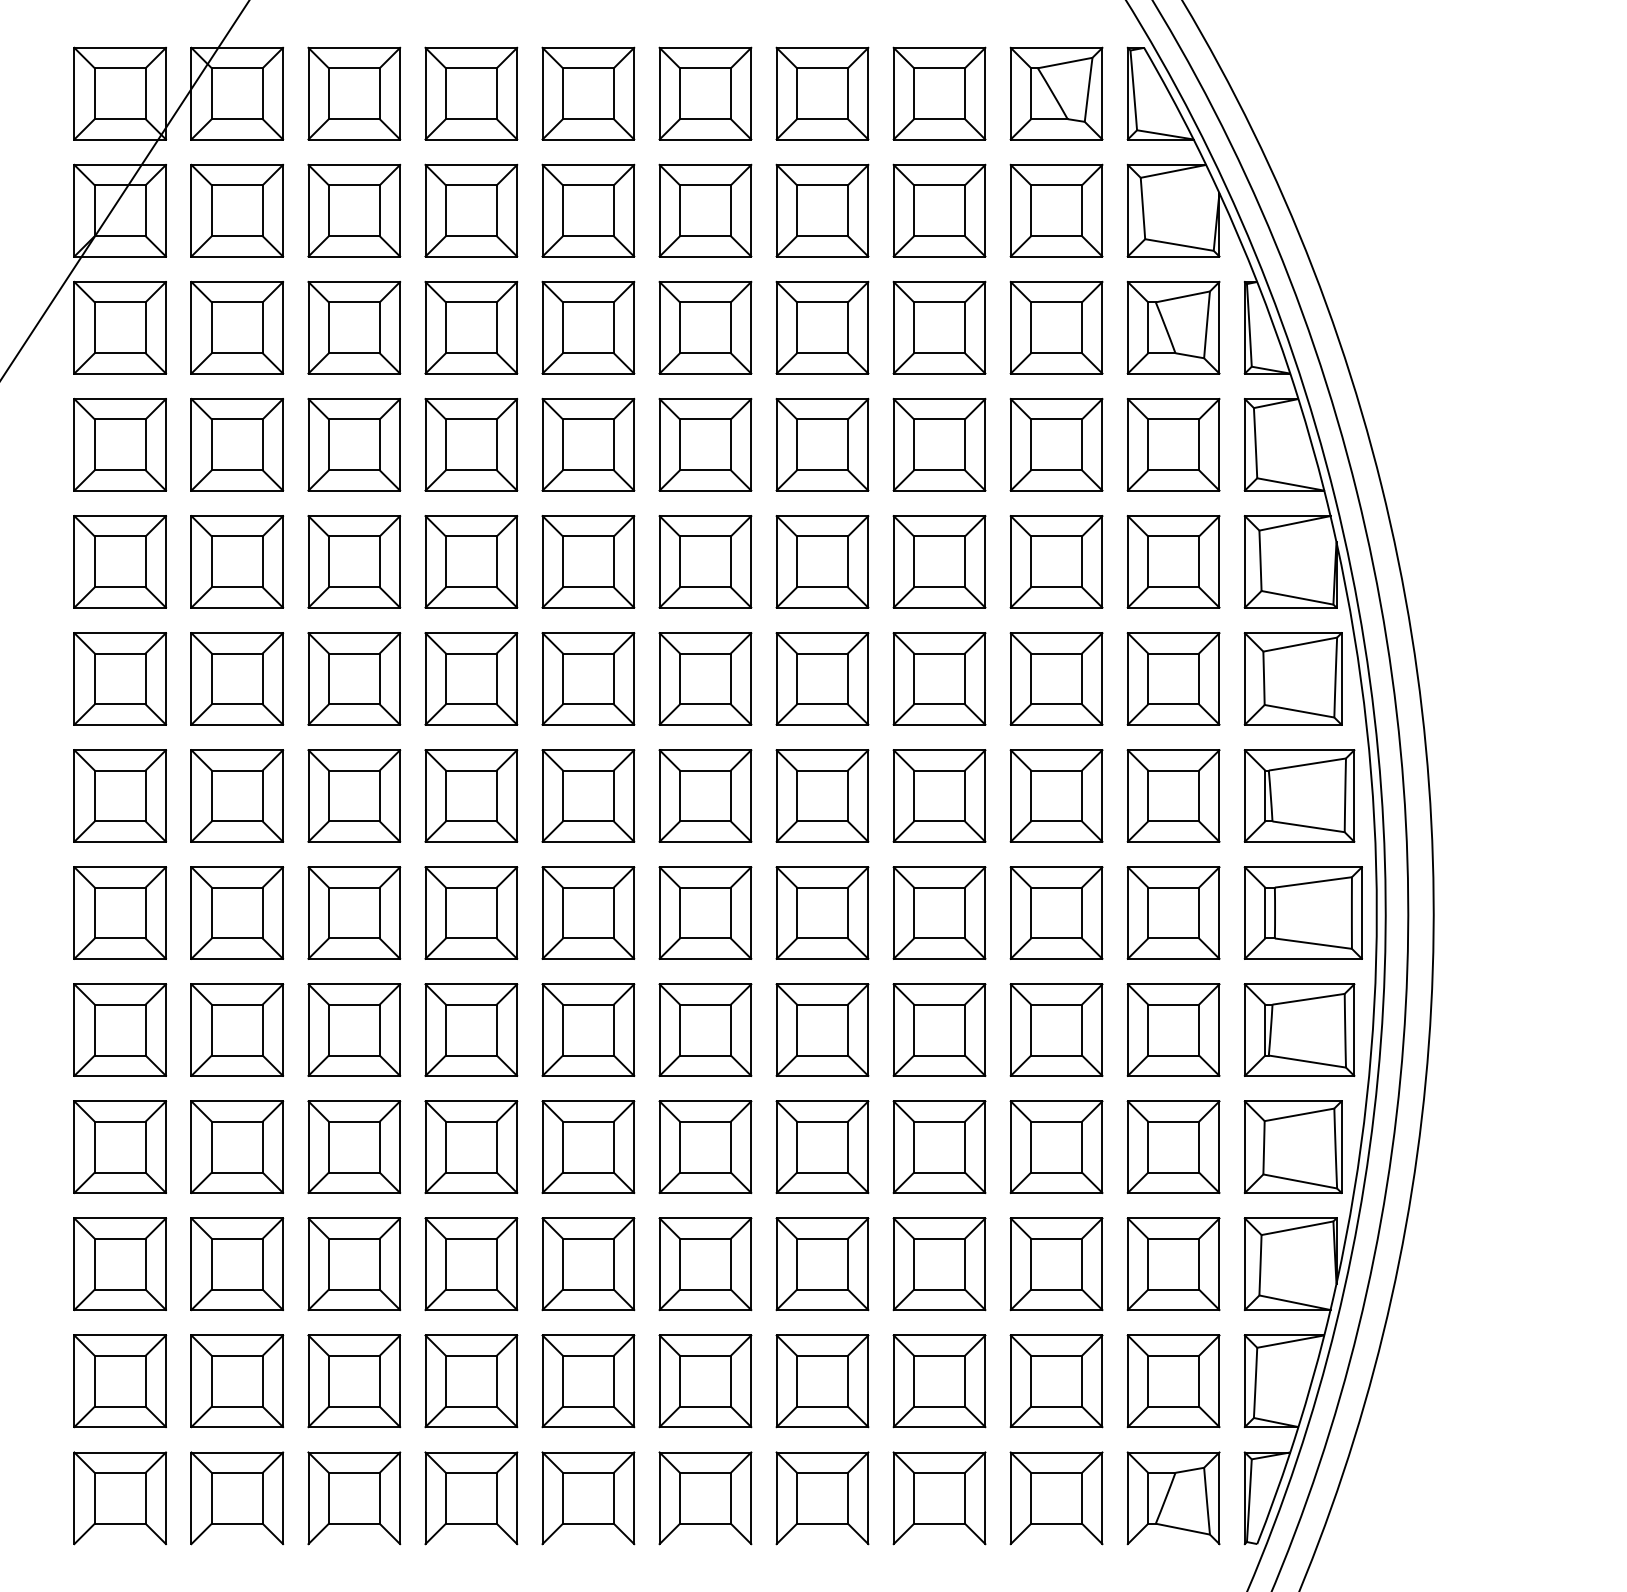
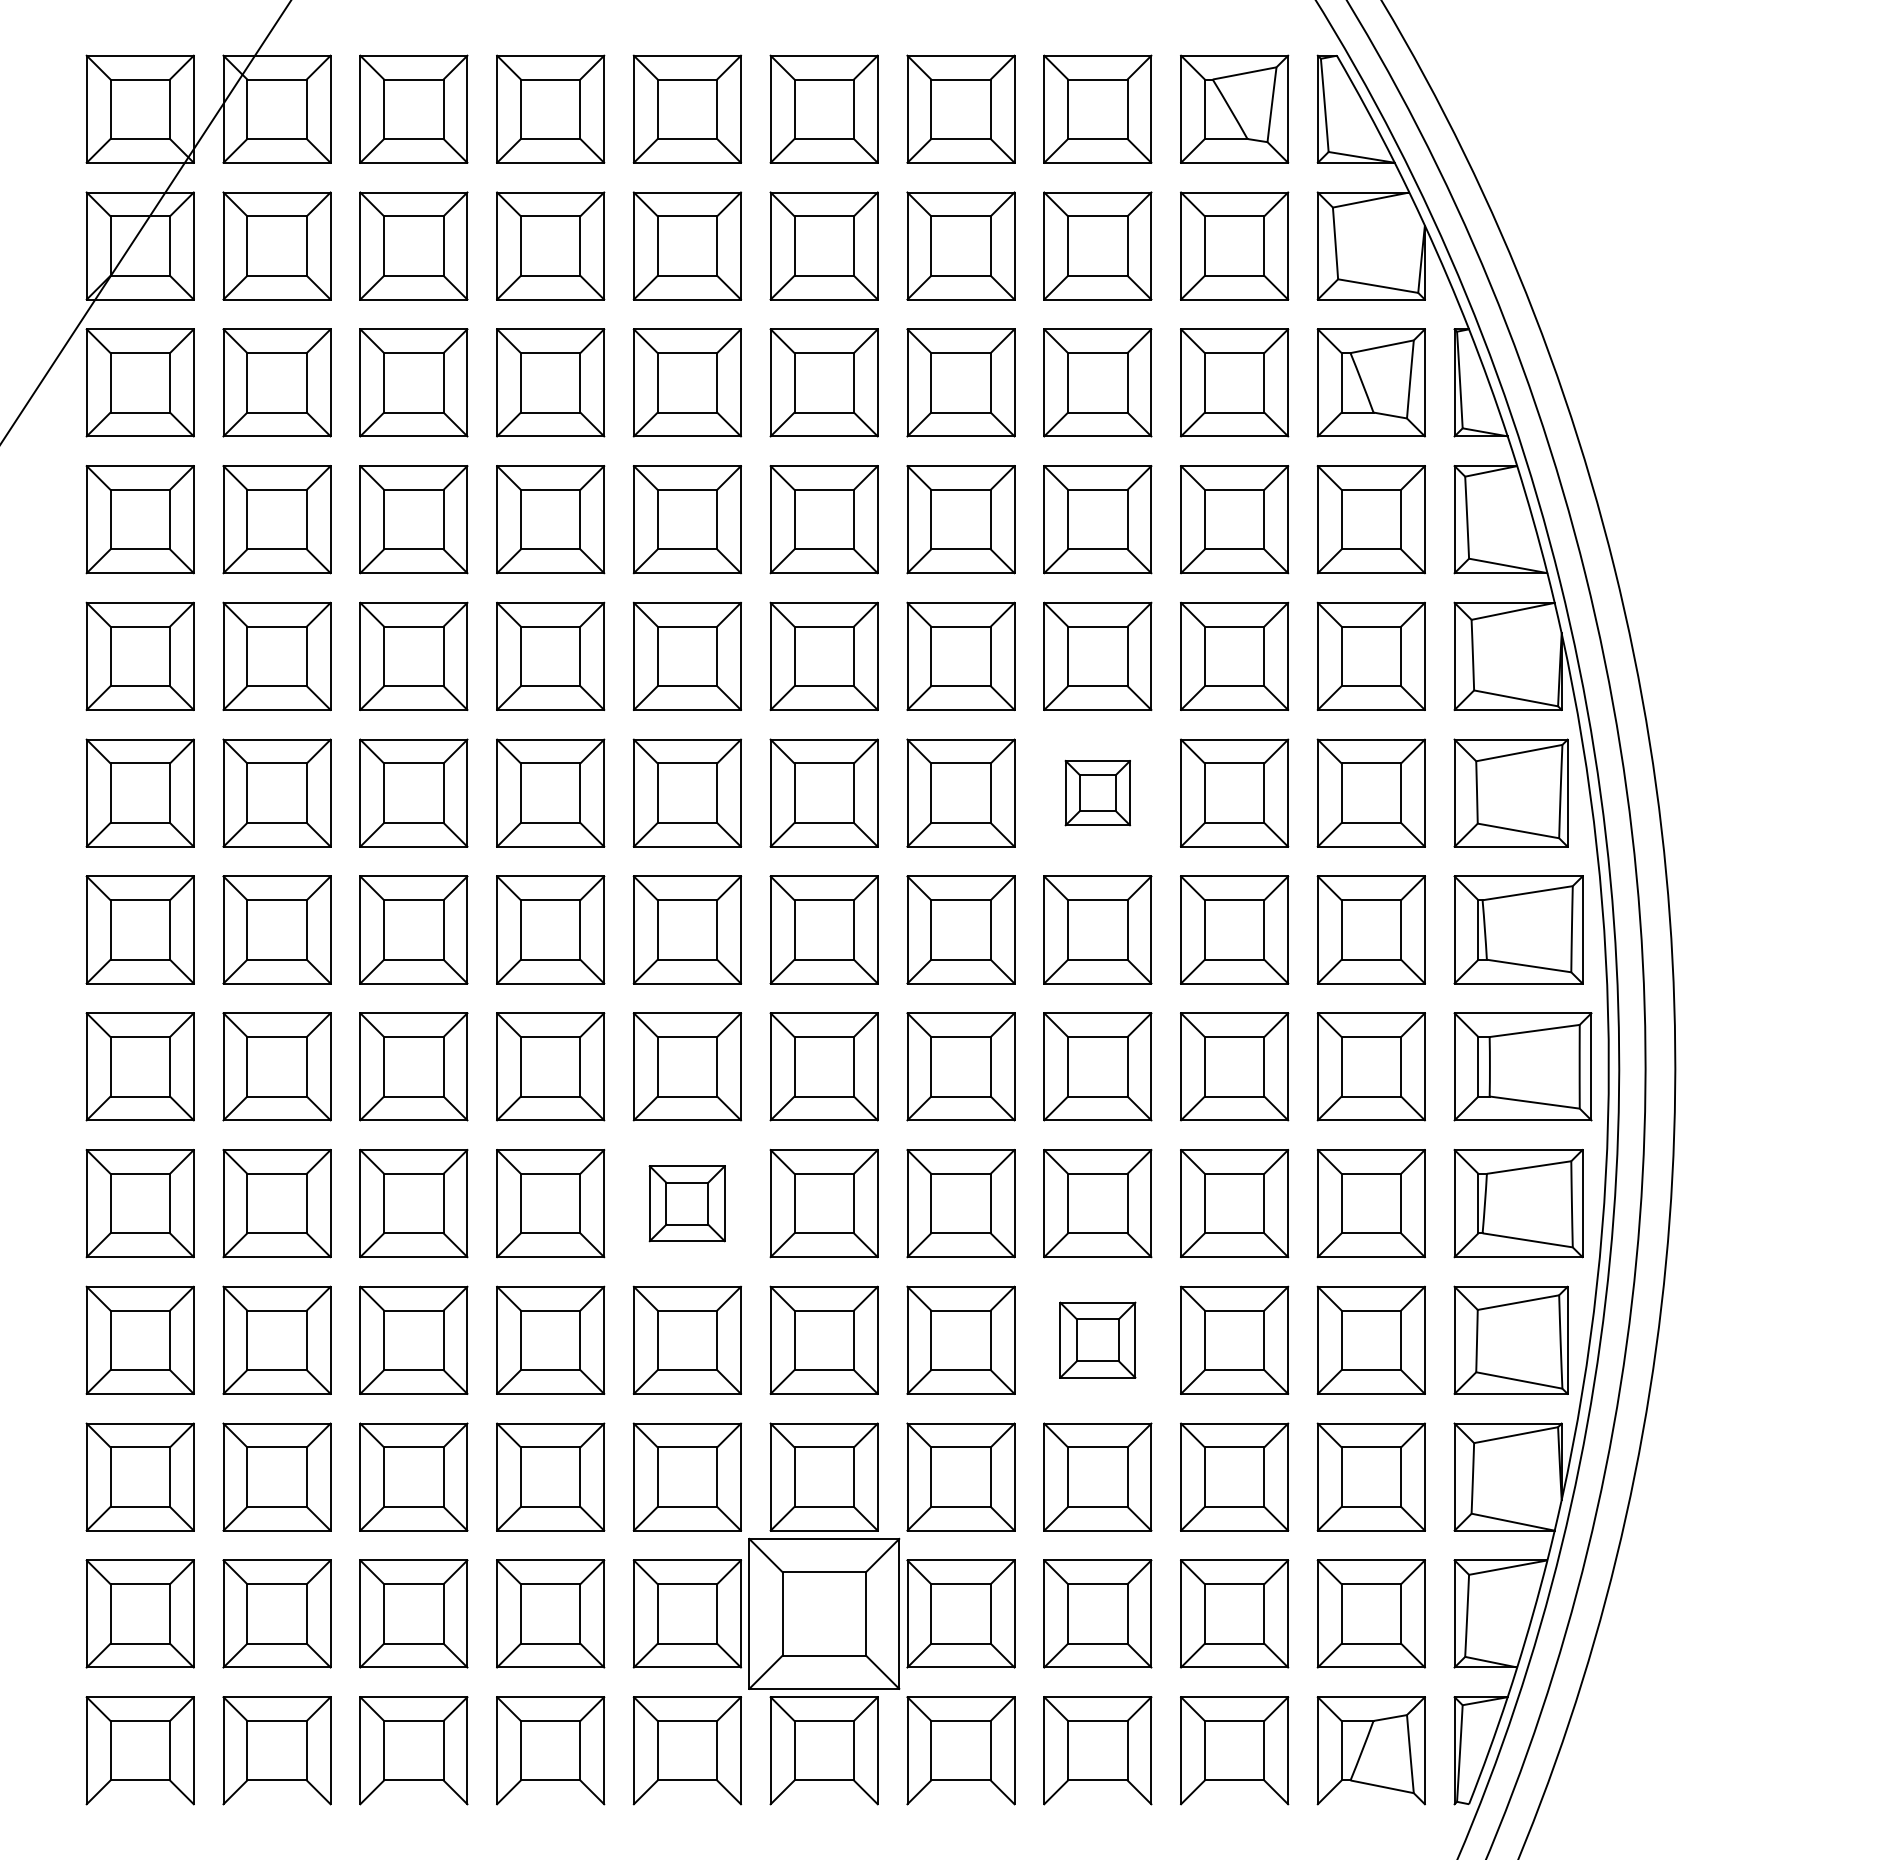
part: (939, 678) -> (1097, 792), size x0.6
part: (587, 1030) -> (686, 1203), size x0.7
part: (939, 1146) -> (1097, 1339), size x0.7
part: (704, 1380) -> (823, 1613), size x1.4

